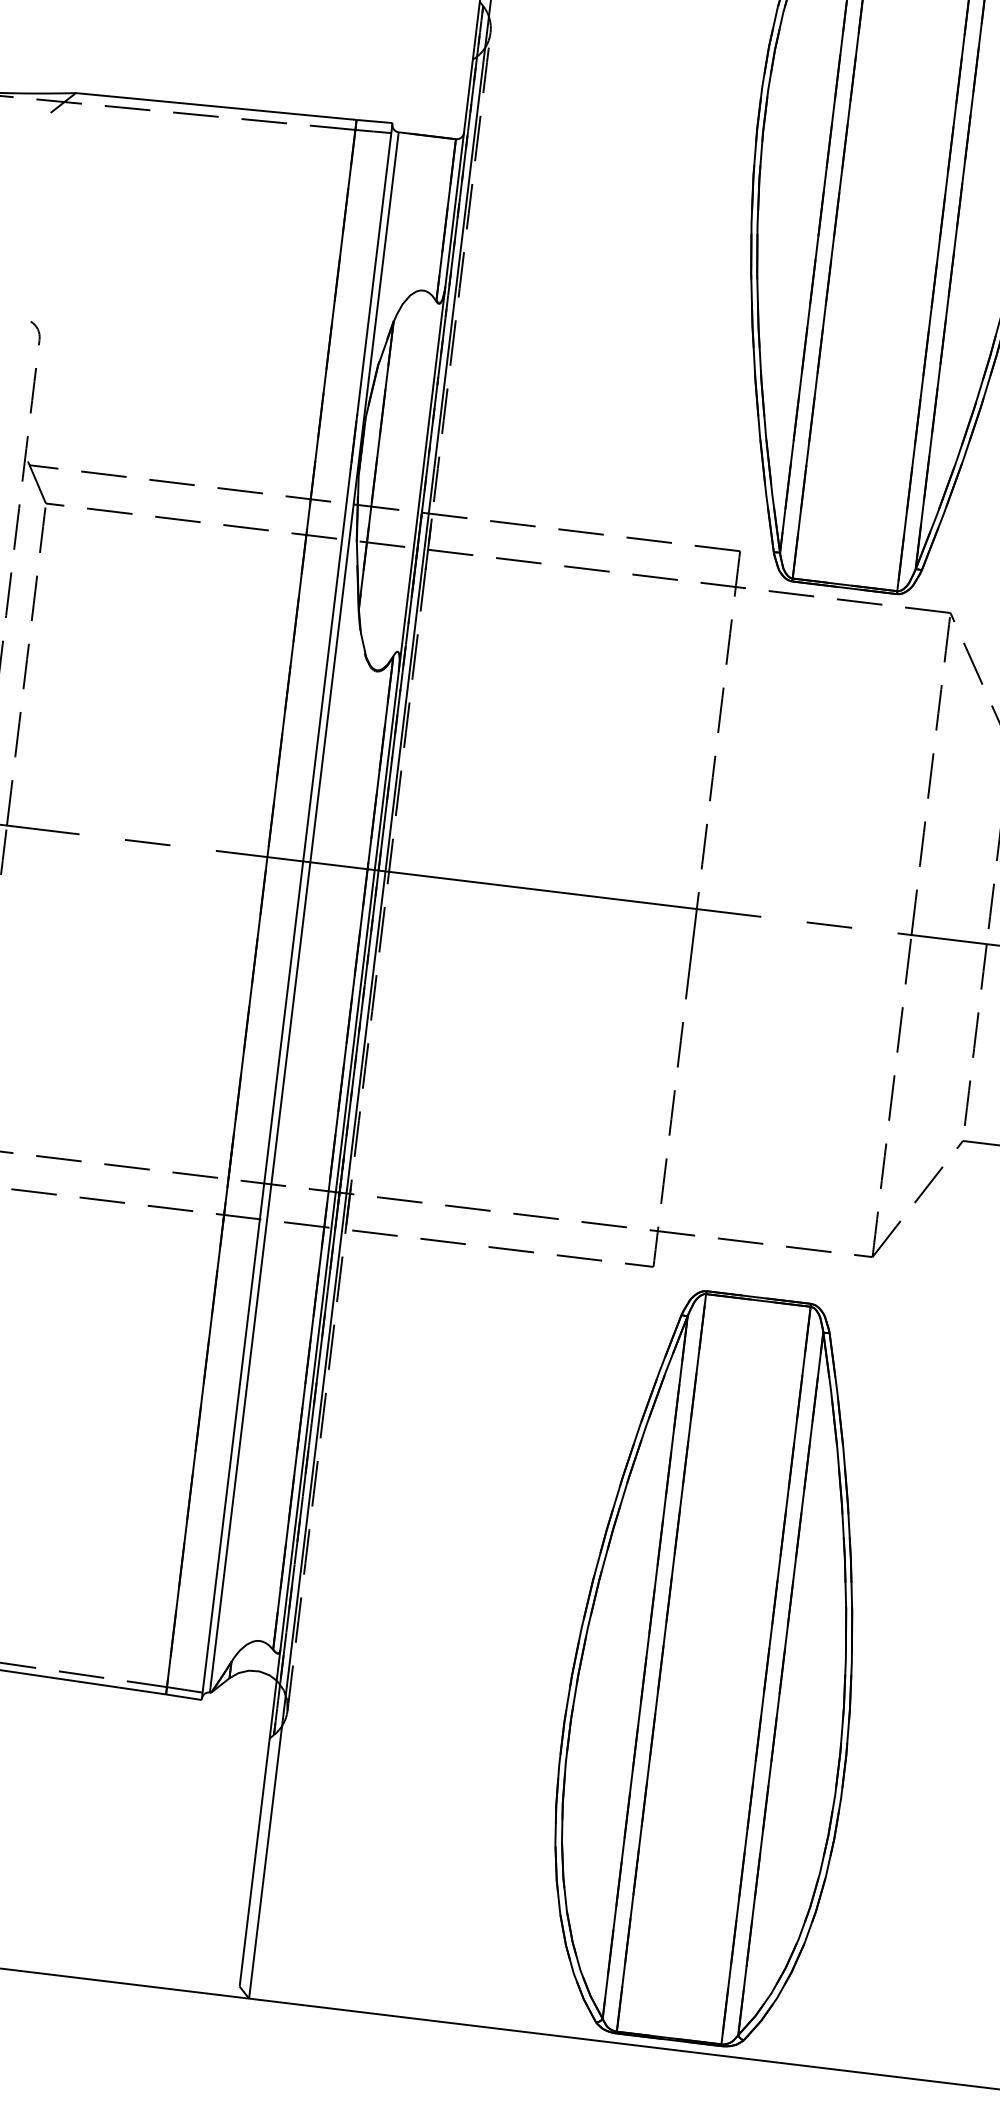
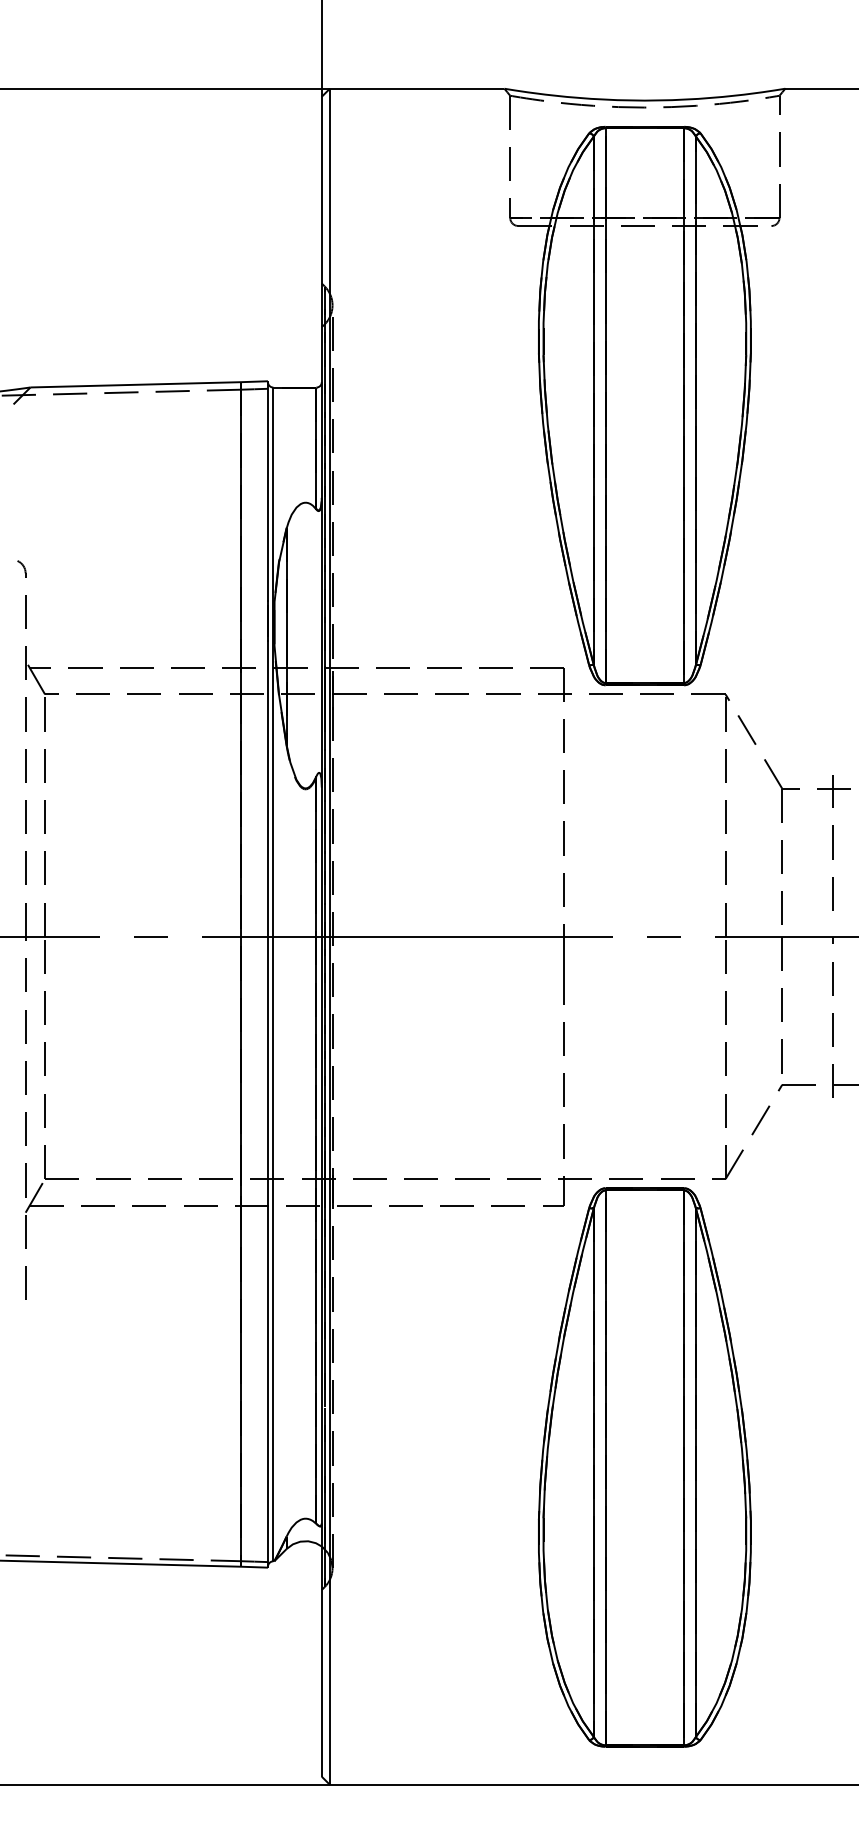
part: (713, 1668) -> (644, 1467), moved

